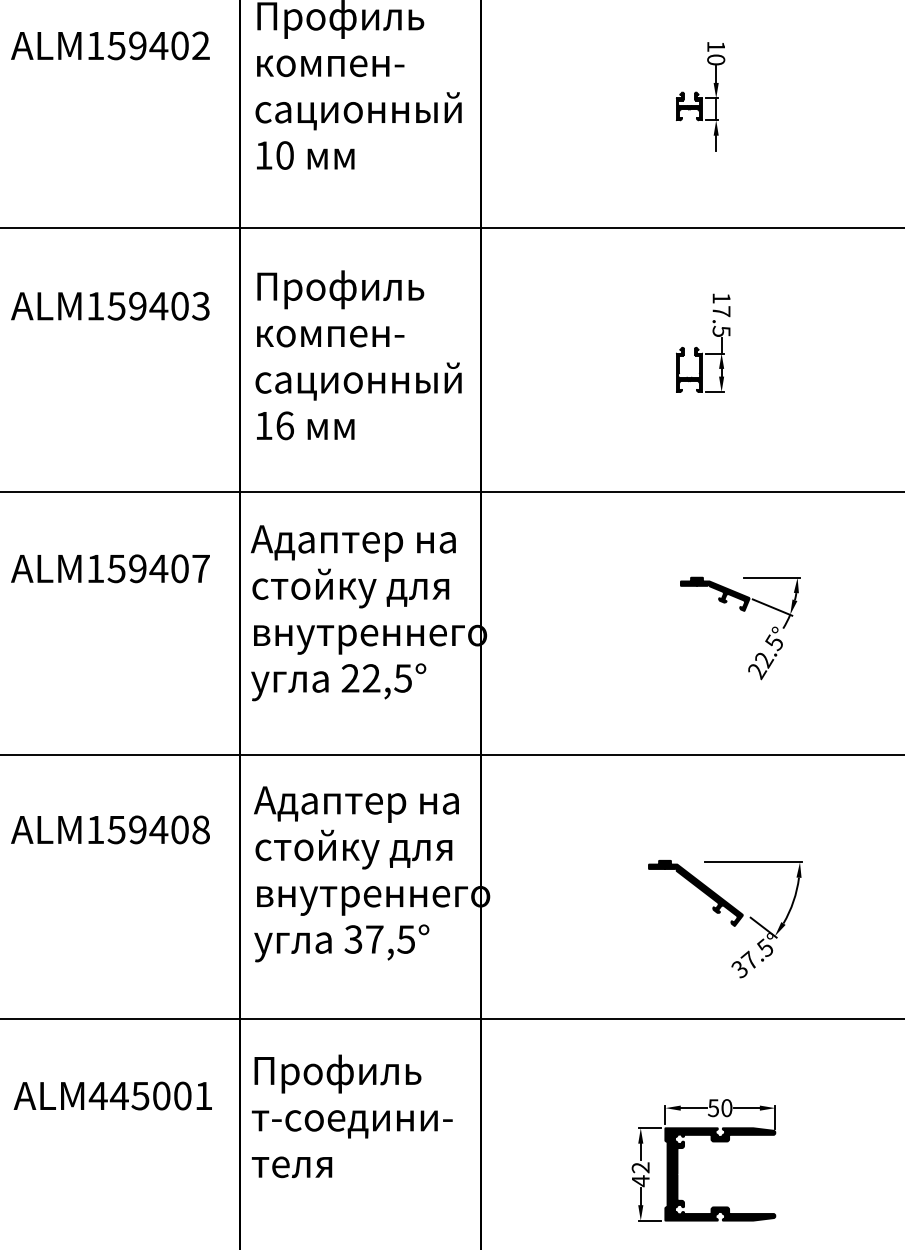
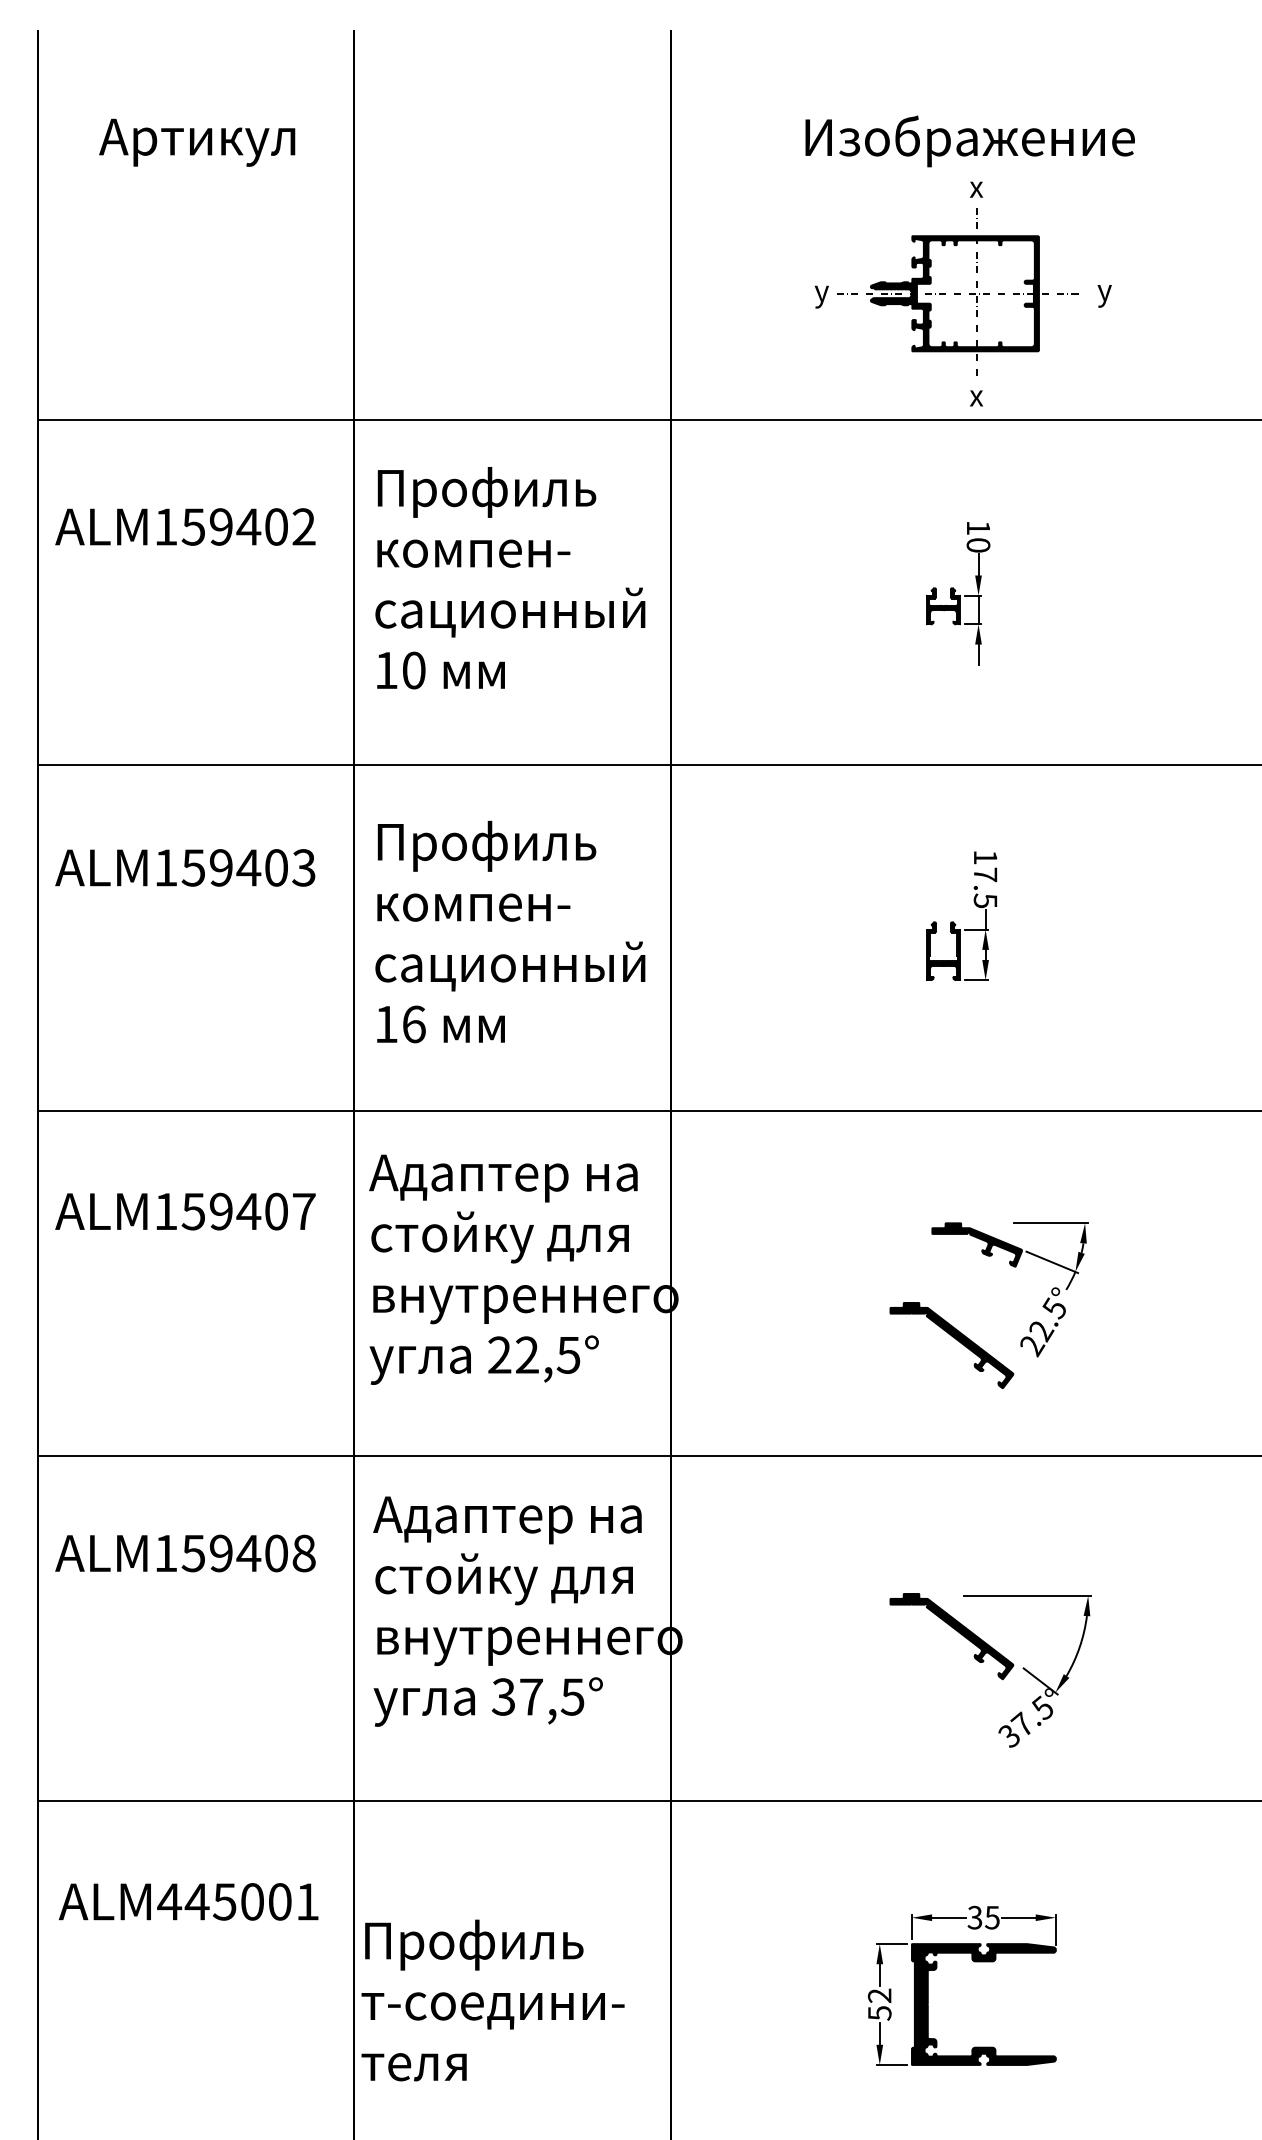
part: (699, 667) -> (956, 1340), added
text: (720, 1107) -> (983, 1917), 50 -> 35
text: (351, 1116) -> (492, 2000), moved
text: (640, 1181) -> (879, 2013), 42 -> 52

